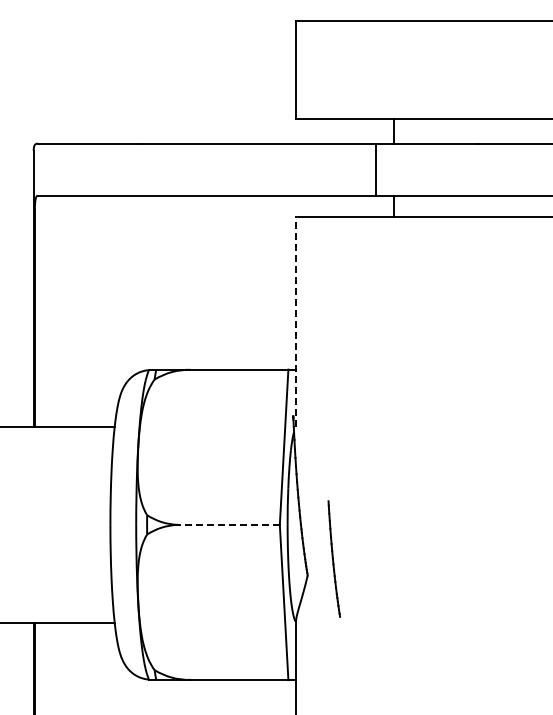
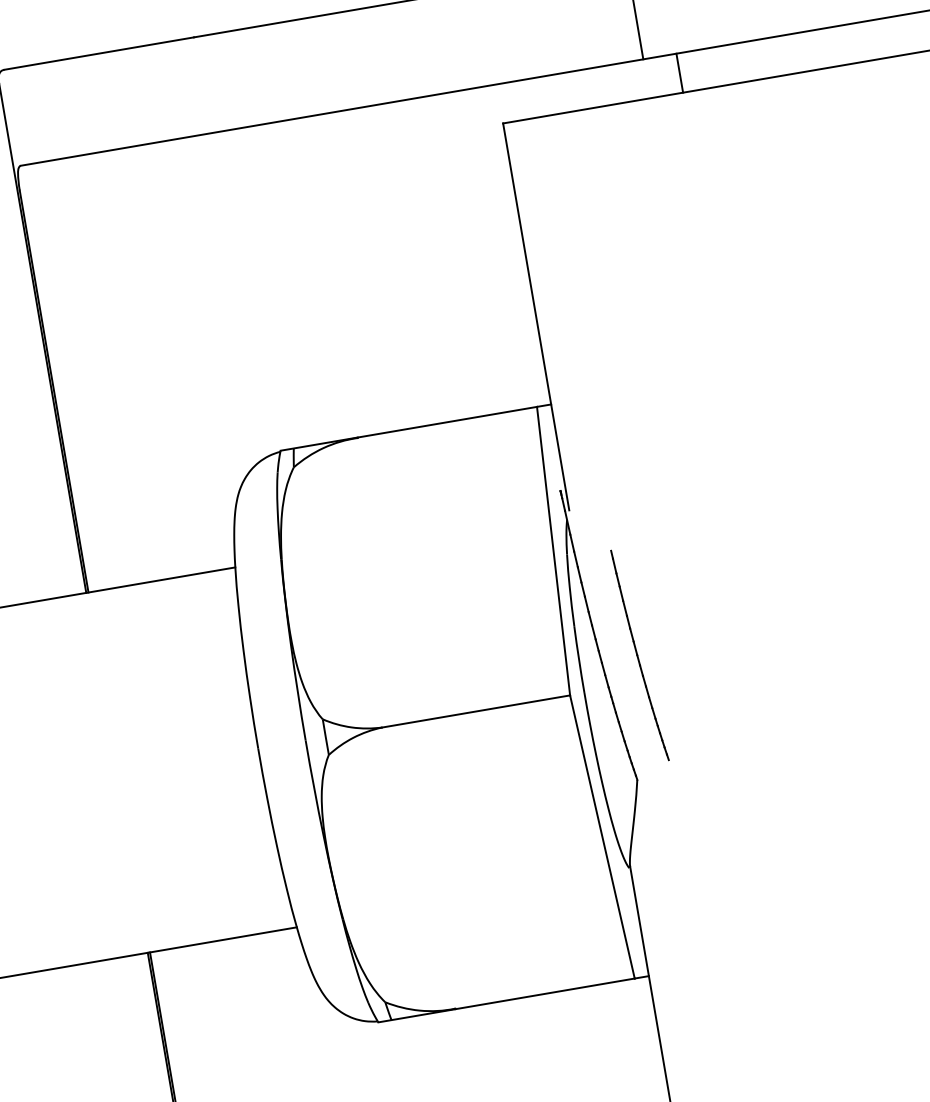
line: (296, 321) -> (536, 315), dashed -> solid
line: (228, 524) -> (475, 710), dashed -> solid
part: (333, 558) -> (638, 654), moved

